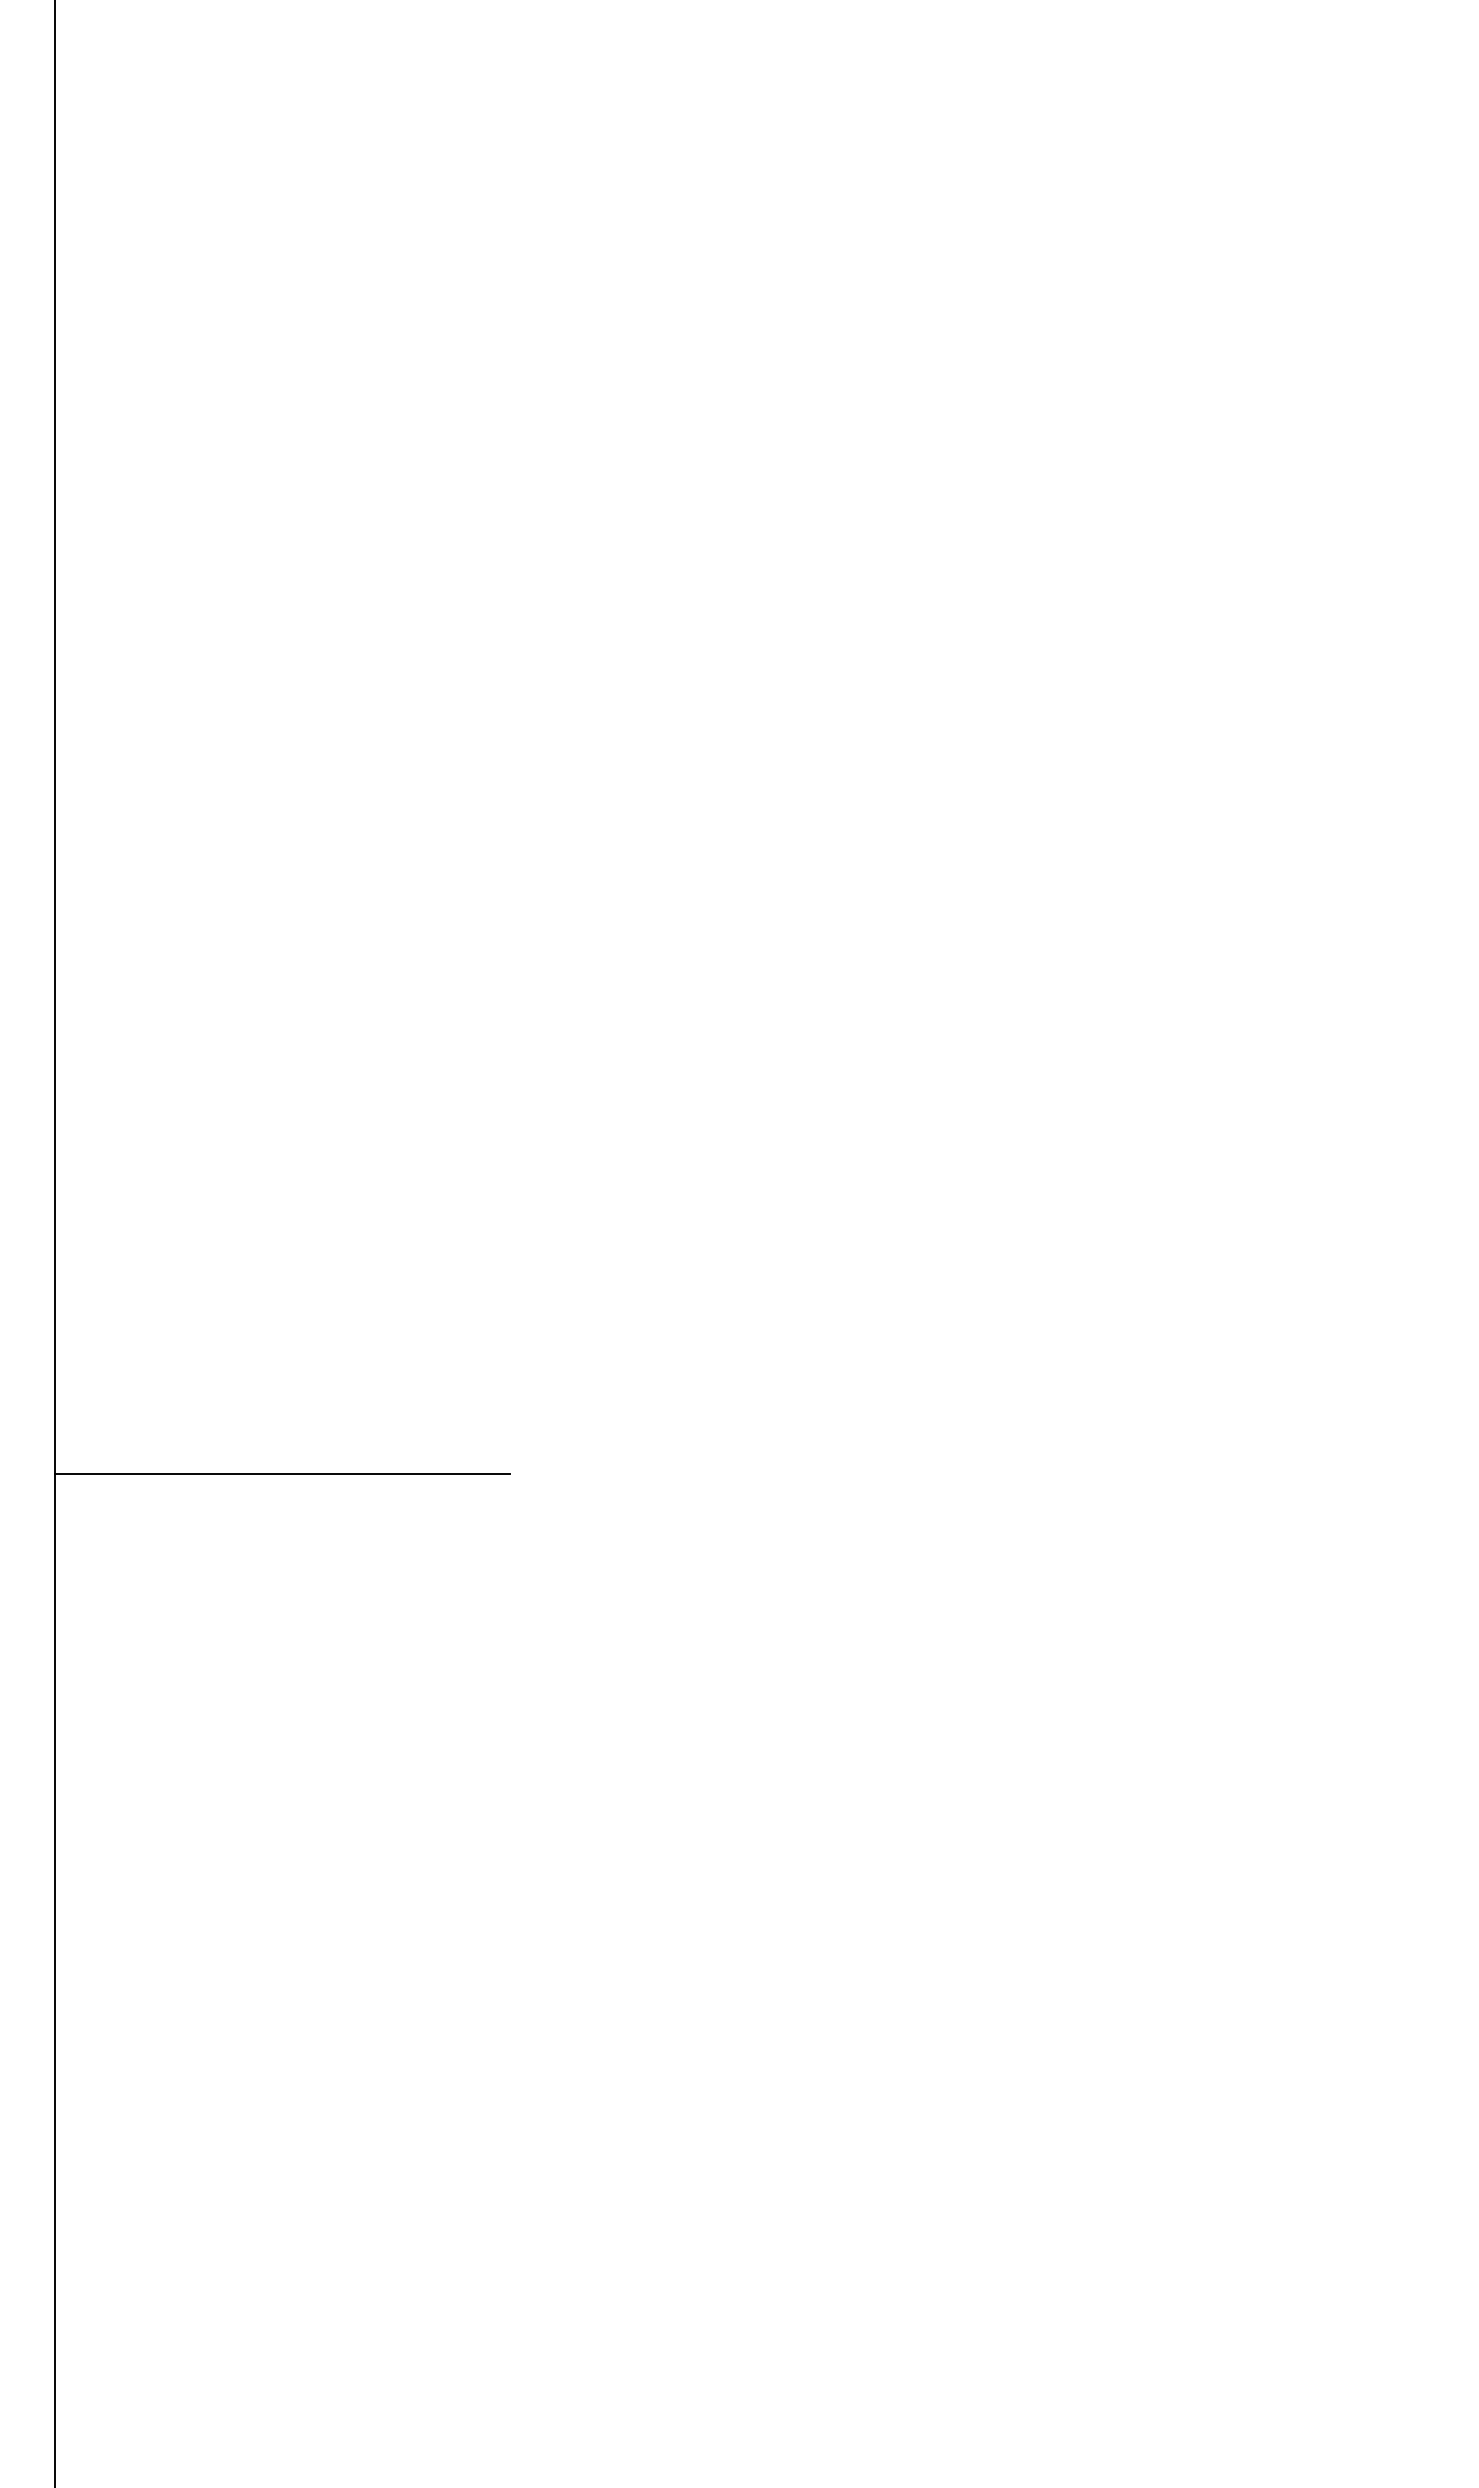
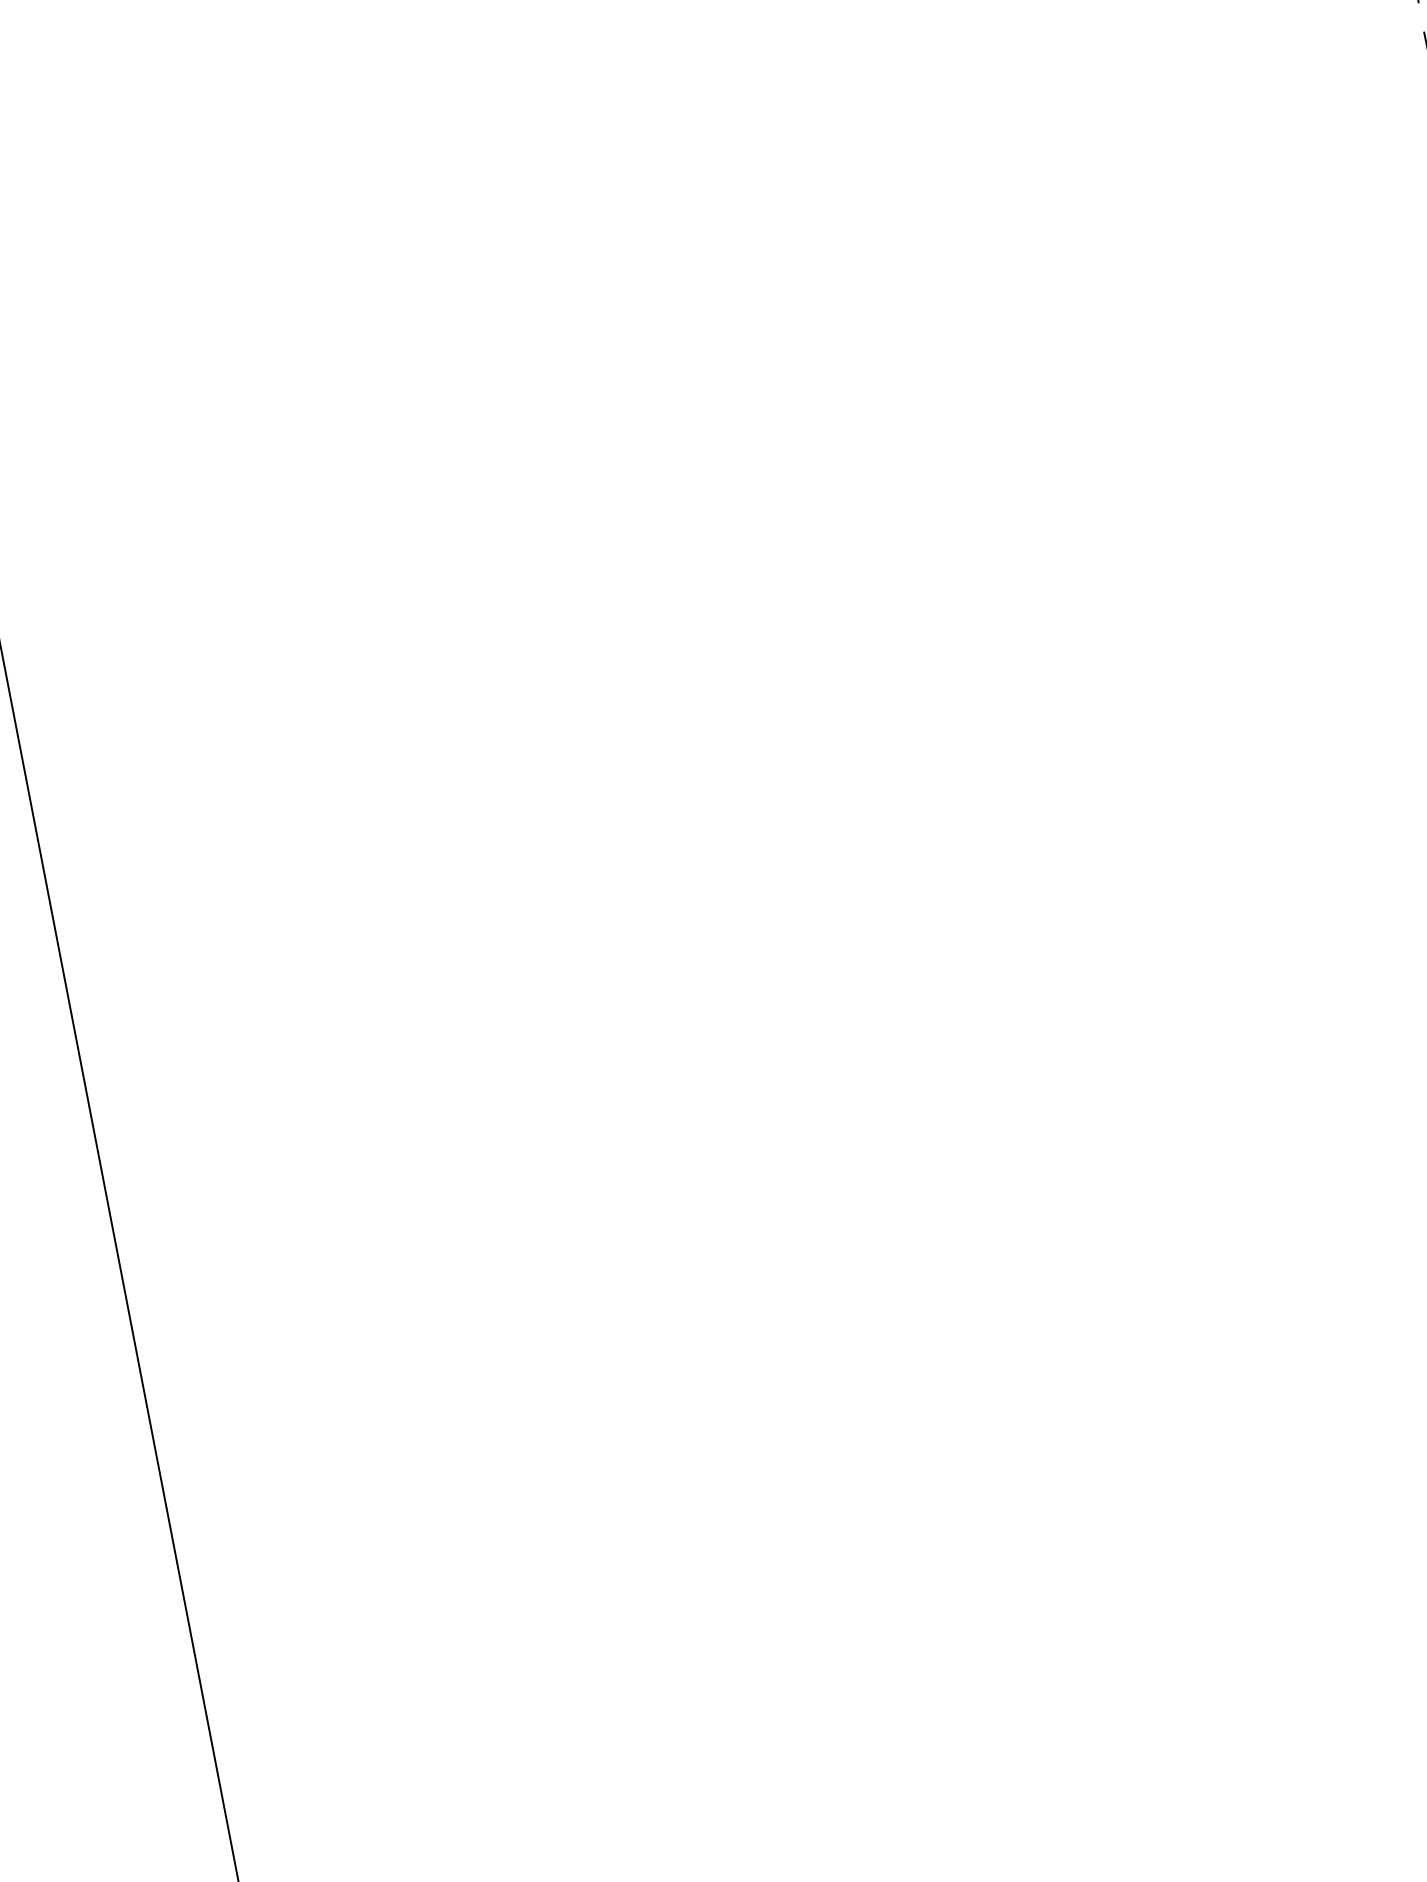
line: (282, 1474) -> (401, 1525), removed

